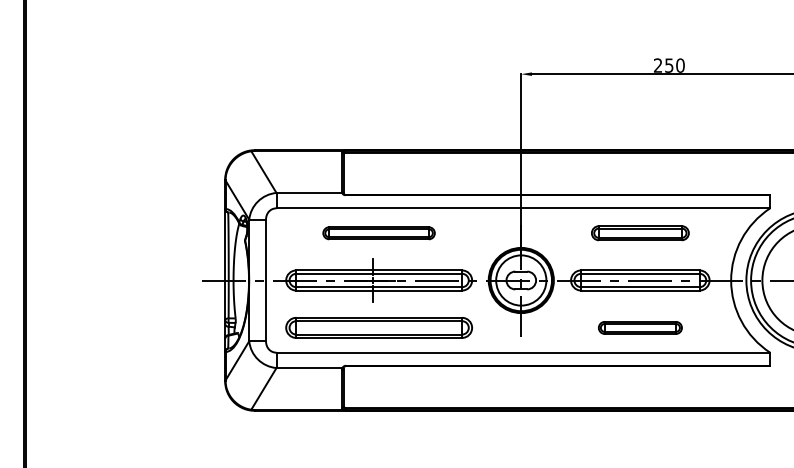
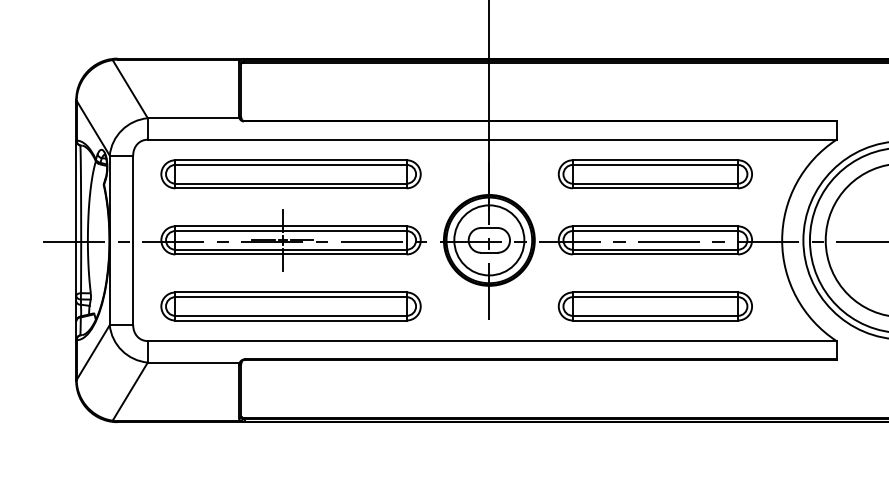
part: (378, 233) -> (290, 174), size x1.67
part: (640, 233) -> (655, 174), size x1.43
part: (640, 327) -> (655, 305), size x1.67

